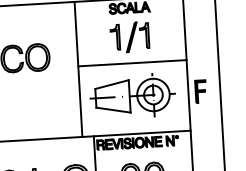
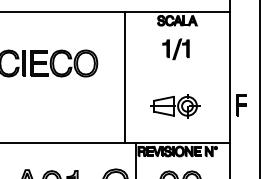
part: (129, 37) -> (175, 49), size x0.7
line: (131, 63) -> (176, 74), removed
part: (132, 96) -> (175, 106), size x0.6

